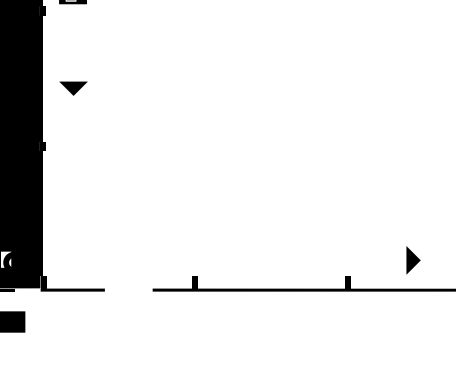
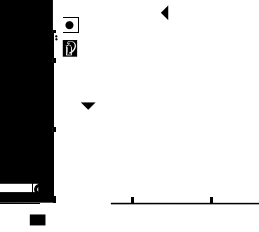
part: (74, 87) -> (88, 105), moved
fill: (412, 258) -> (244, 187), removed
fill: (72, 290) -> (69, 203), removed

